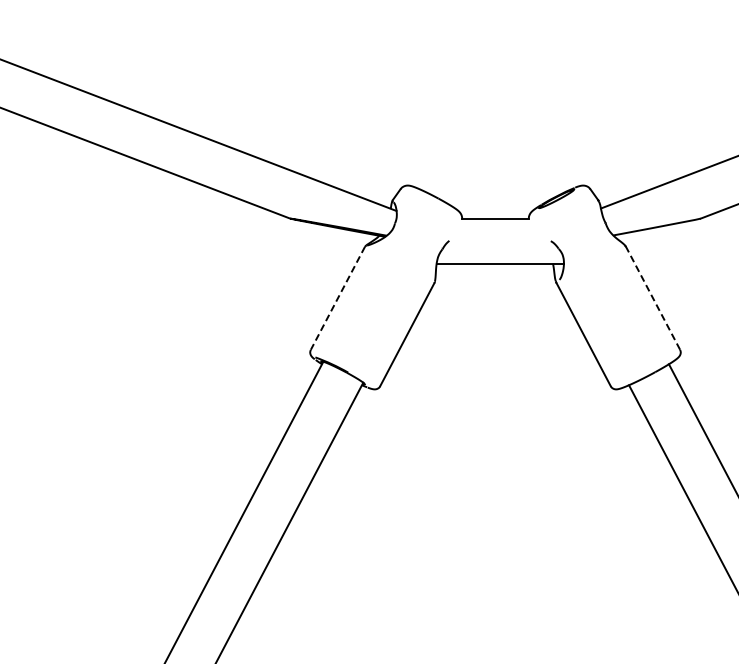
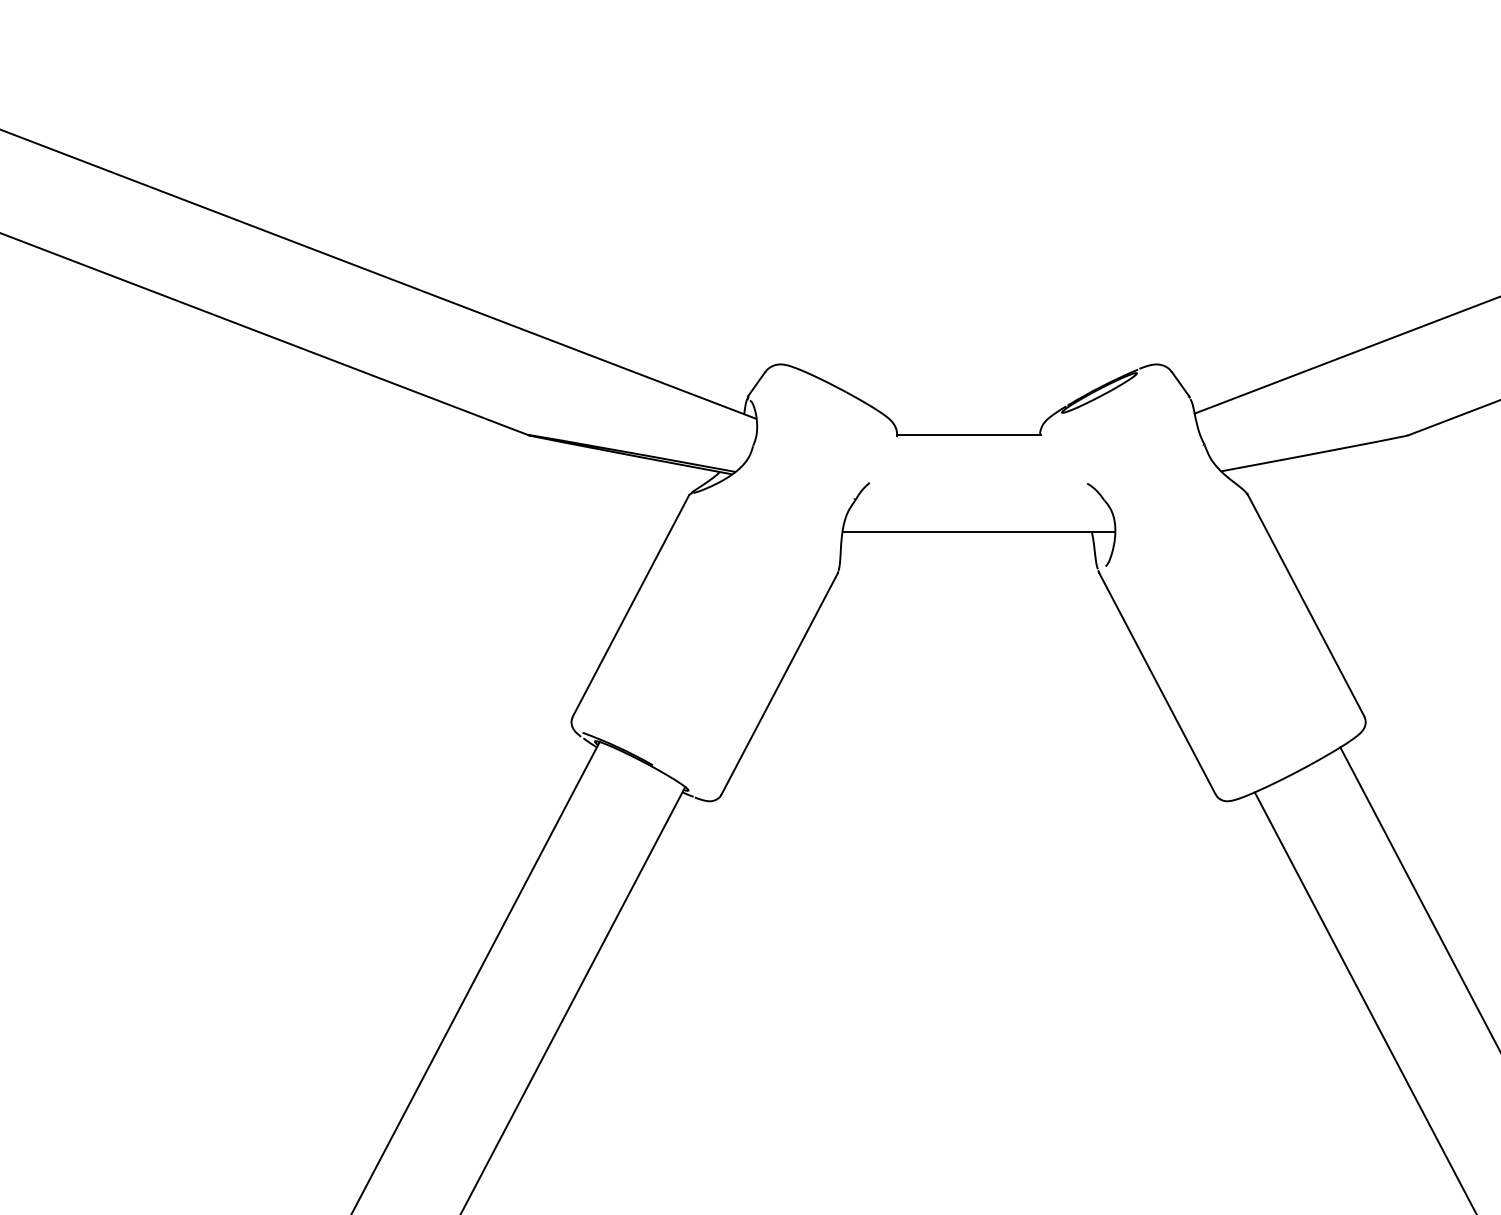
line: (652, 297) -> (1305, 604), dashed -> solid
line: (337, 298) -> (629, 606), dashed -> solid

